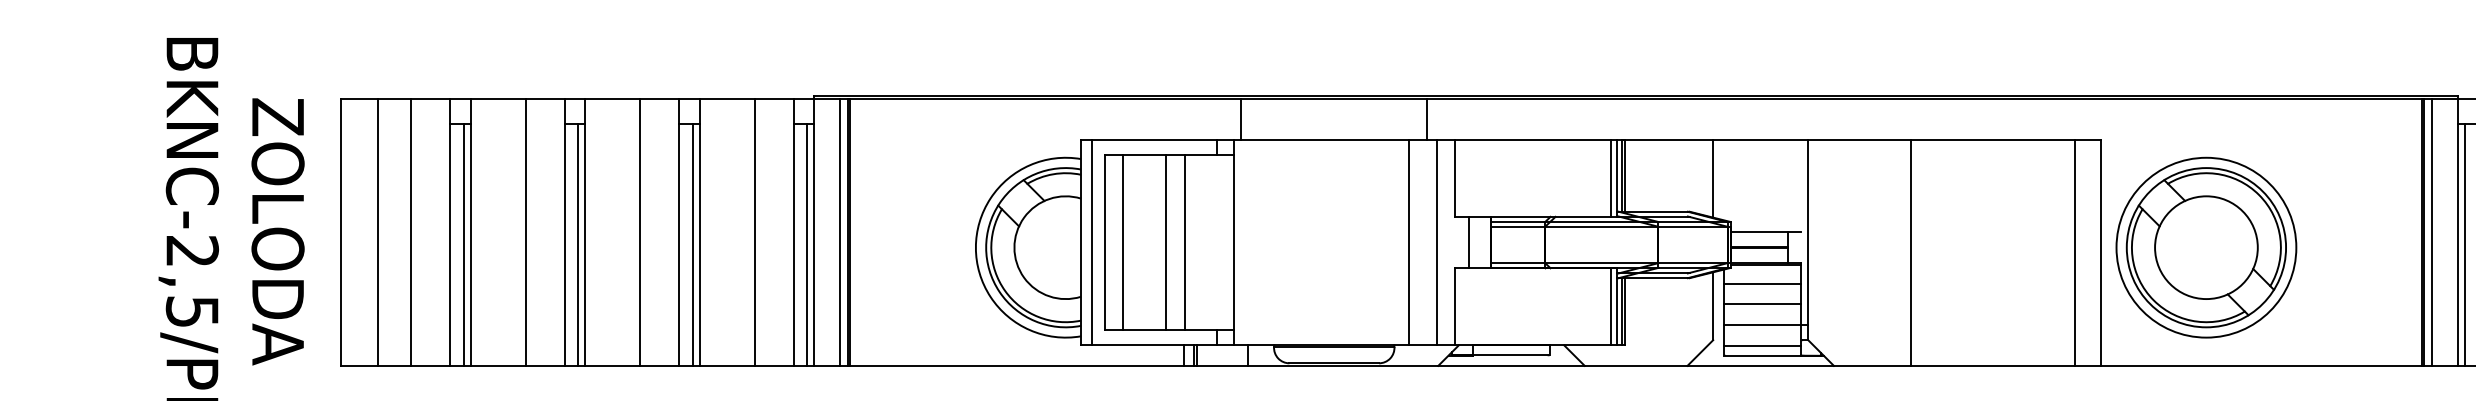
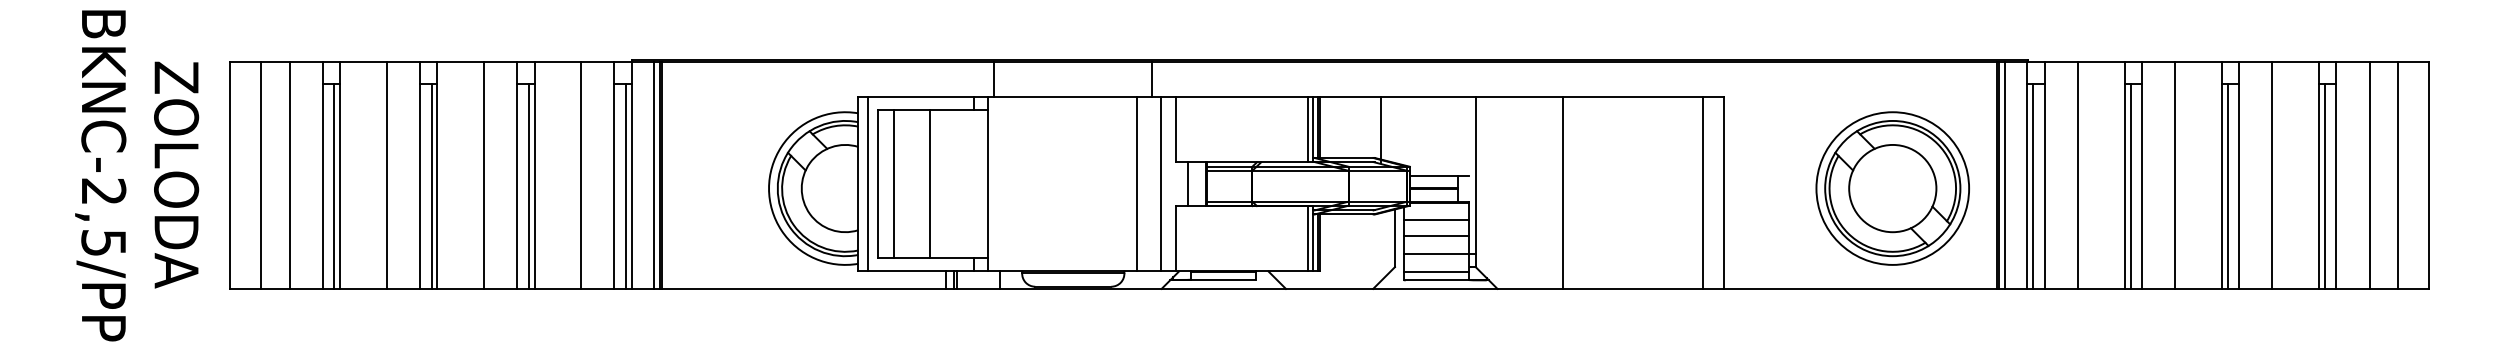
line: (1713, 178) -> (1381, 129), moved
line: (1184, 242) -> (946, 184), removed
part: (2206, 247) -> (1892, 188), moved

